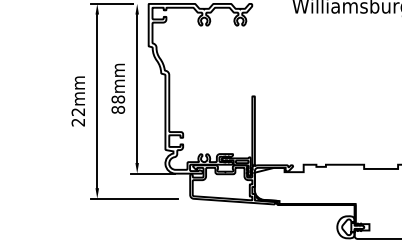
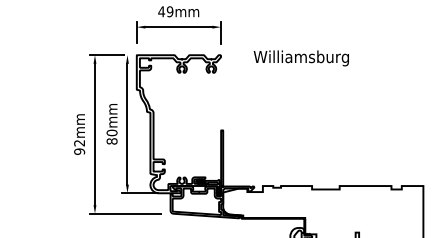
text: (117, 98) -> (111, 132), 88mm -> 80mm
text: (78, 122) -> (79, 151), 22mm -> 92mm

